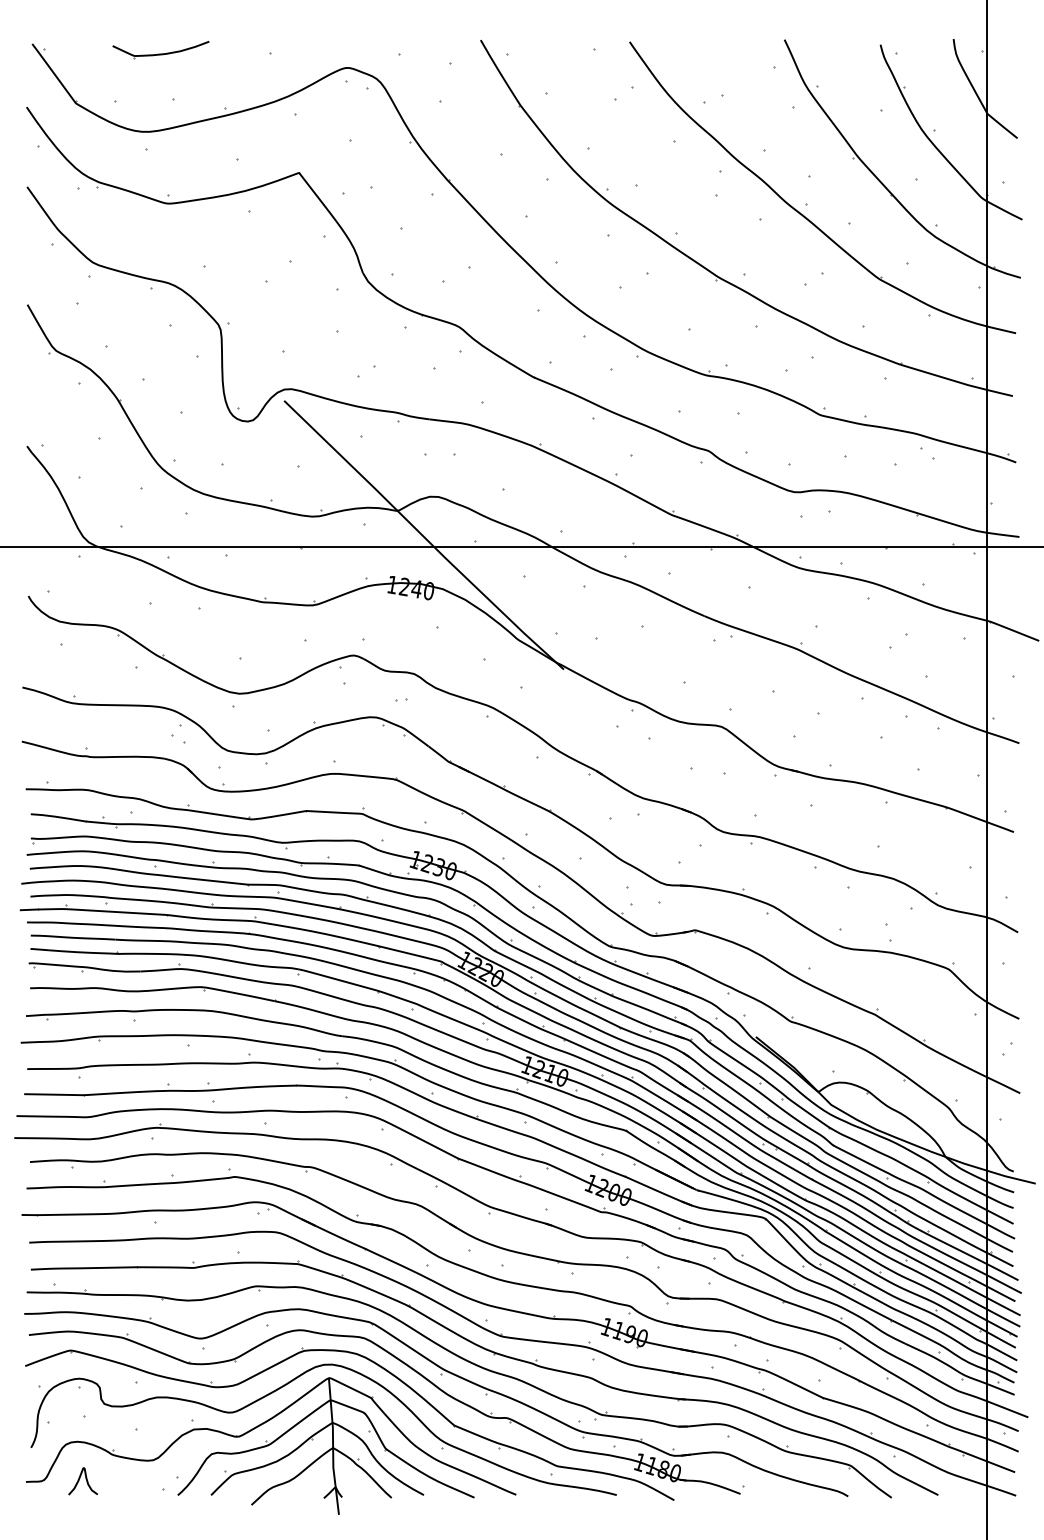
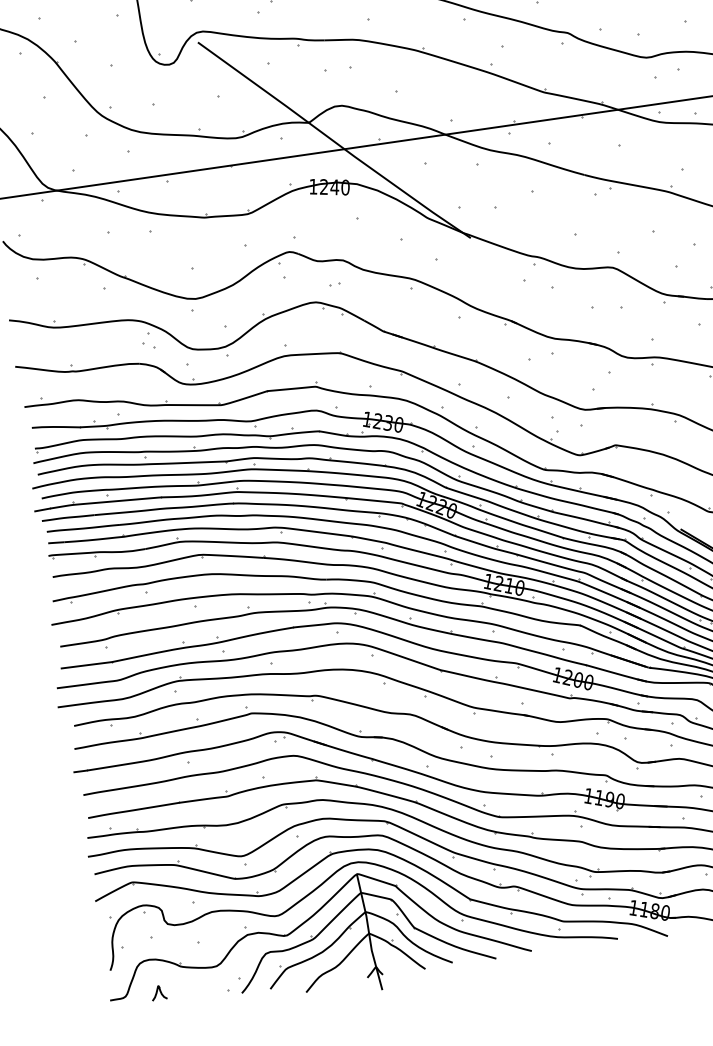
part: (82, 1481) -> (158, 993), size x0.6

